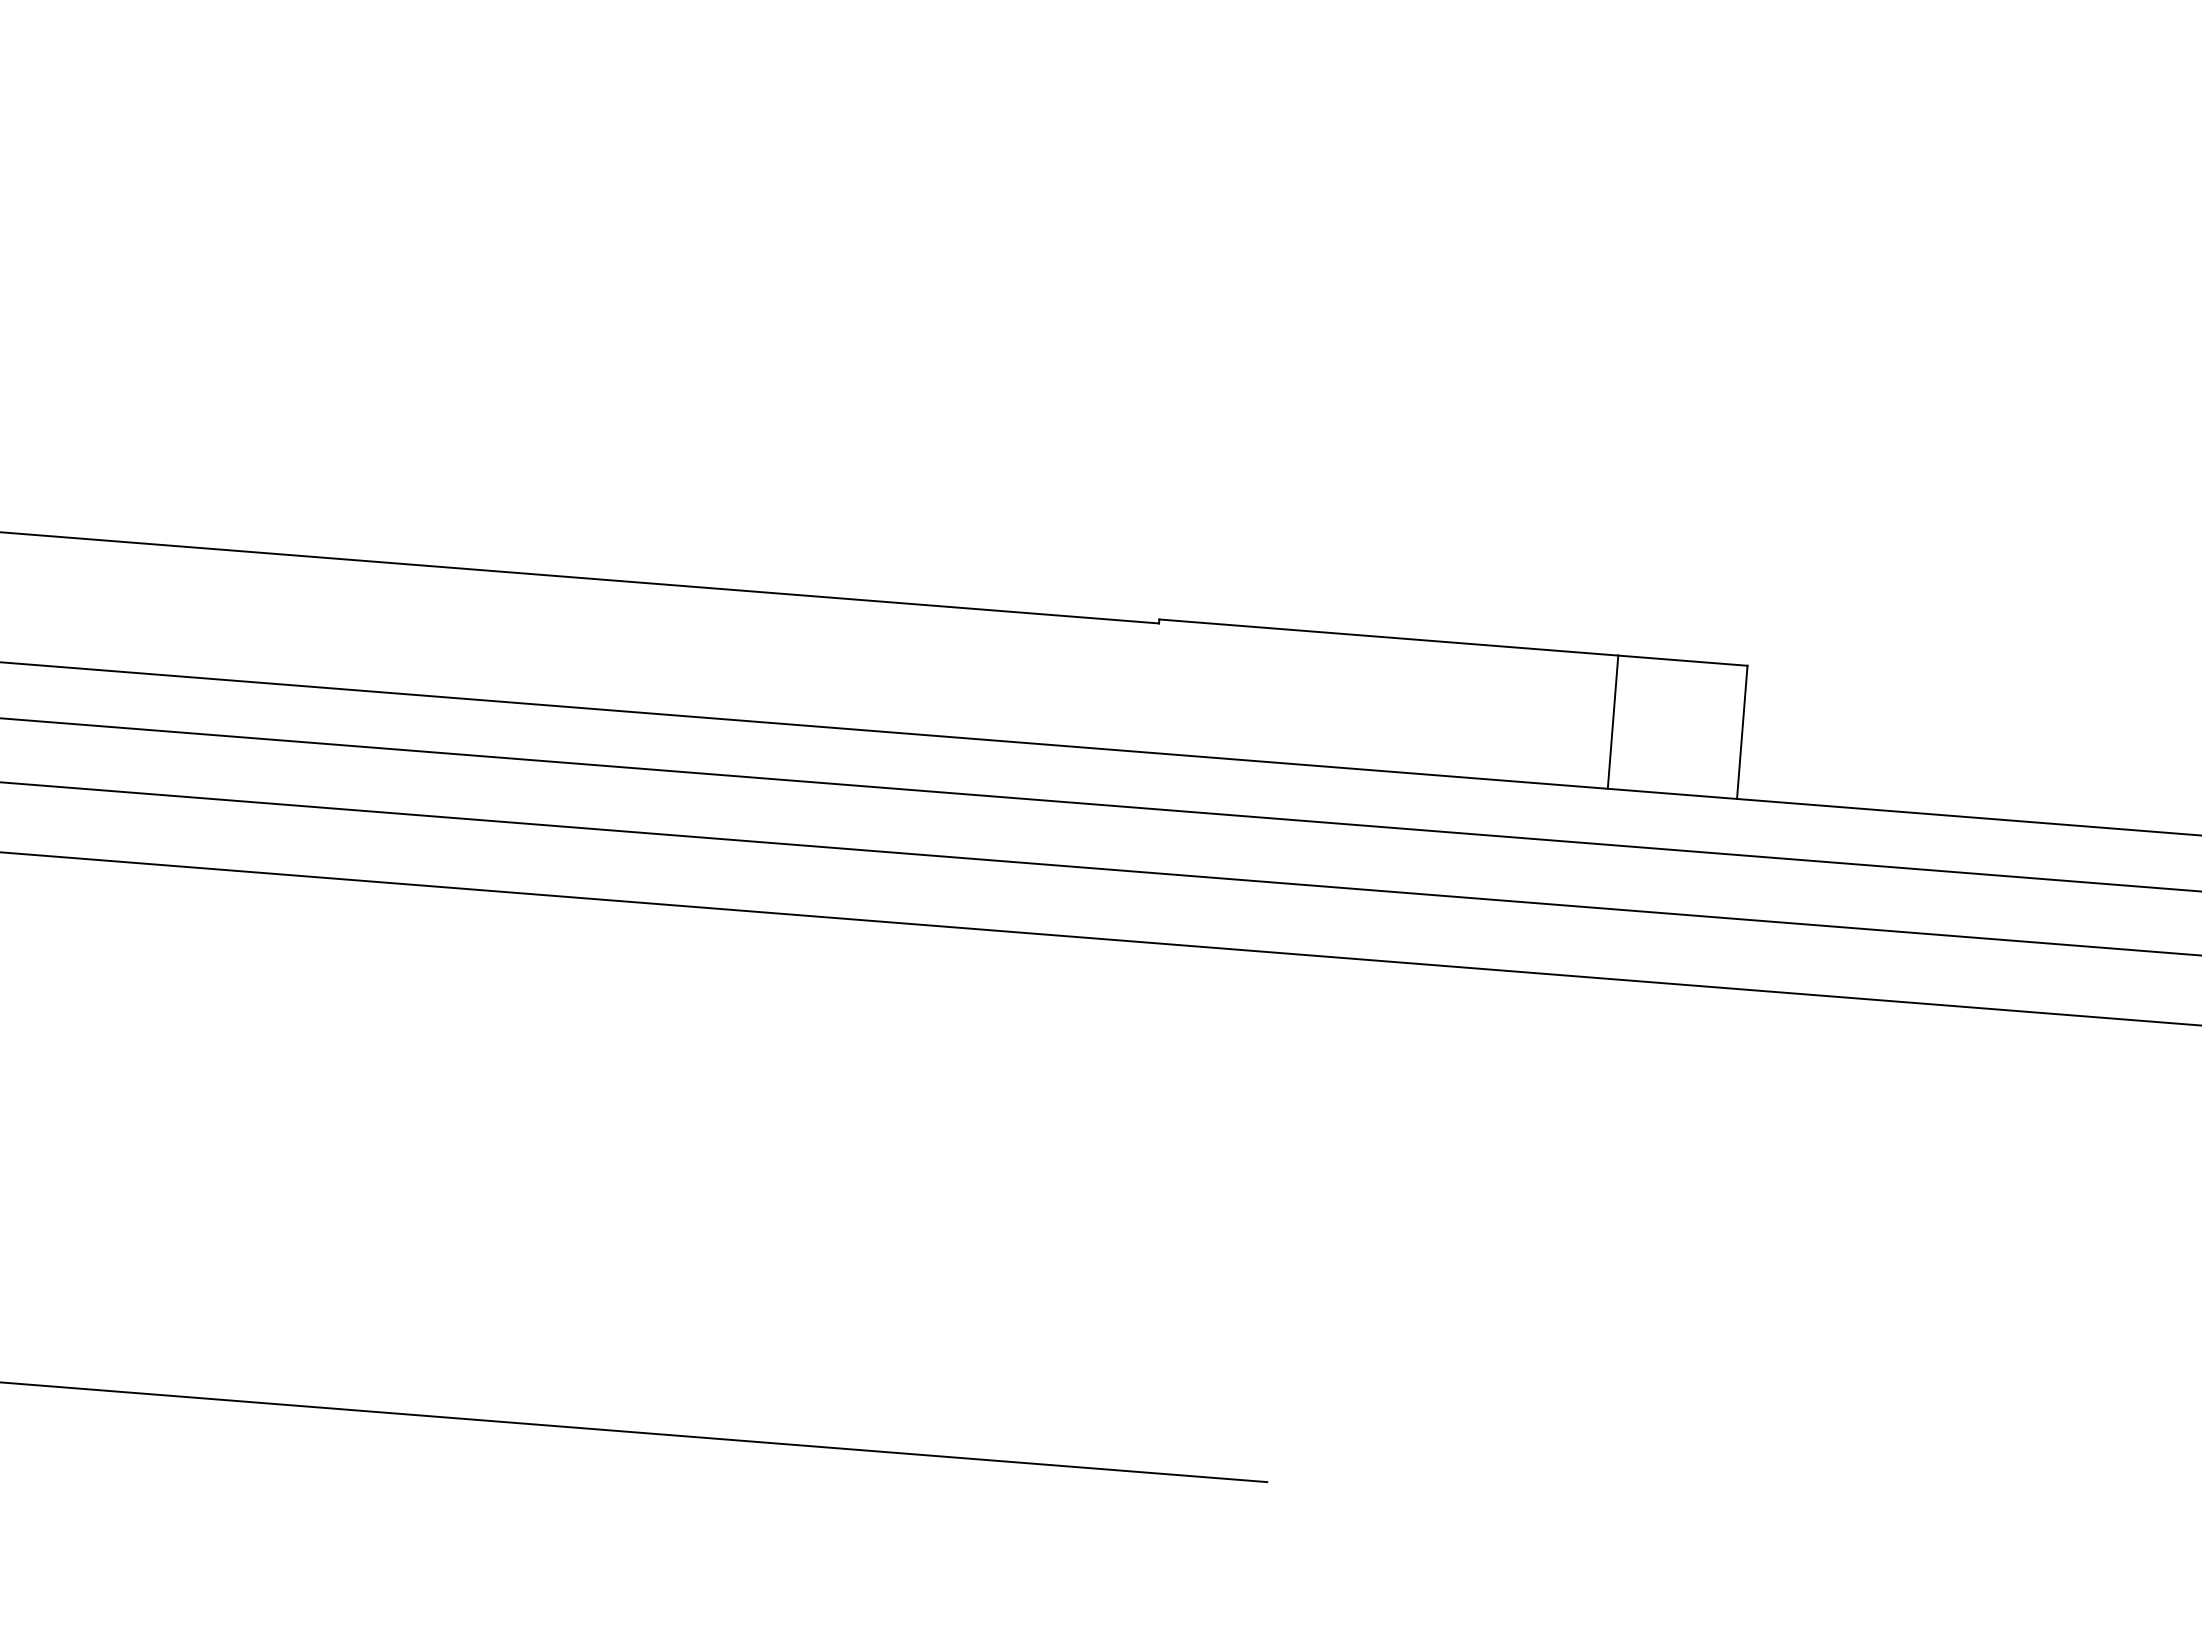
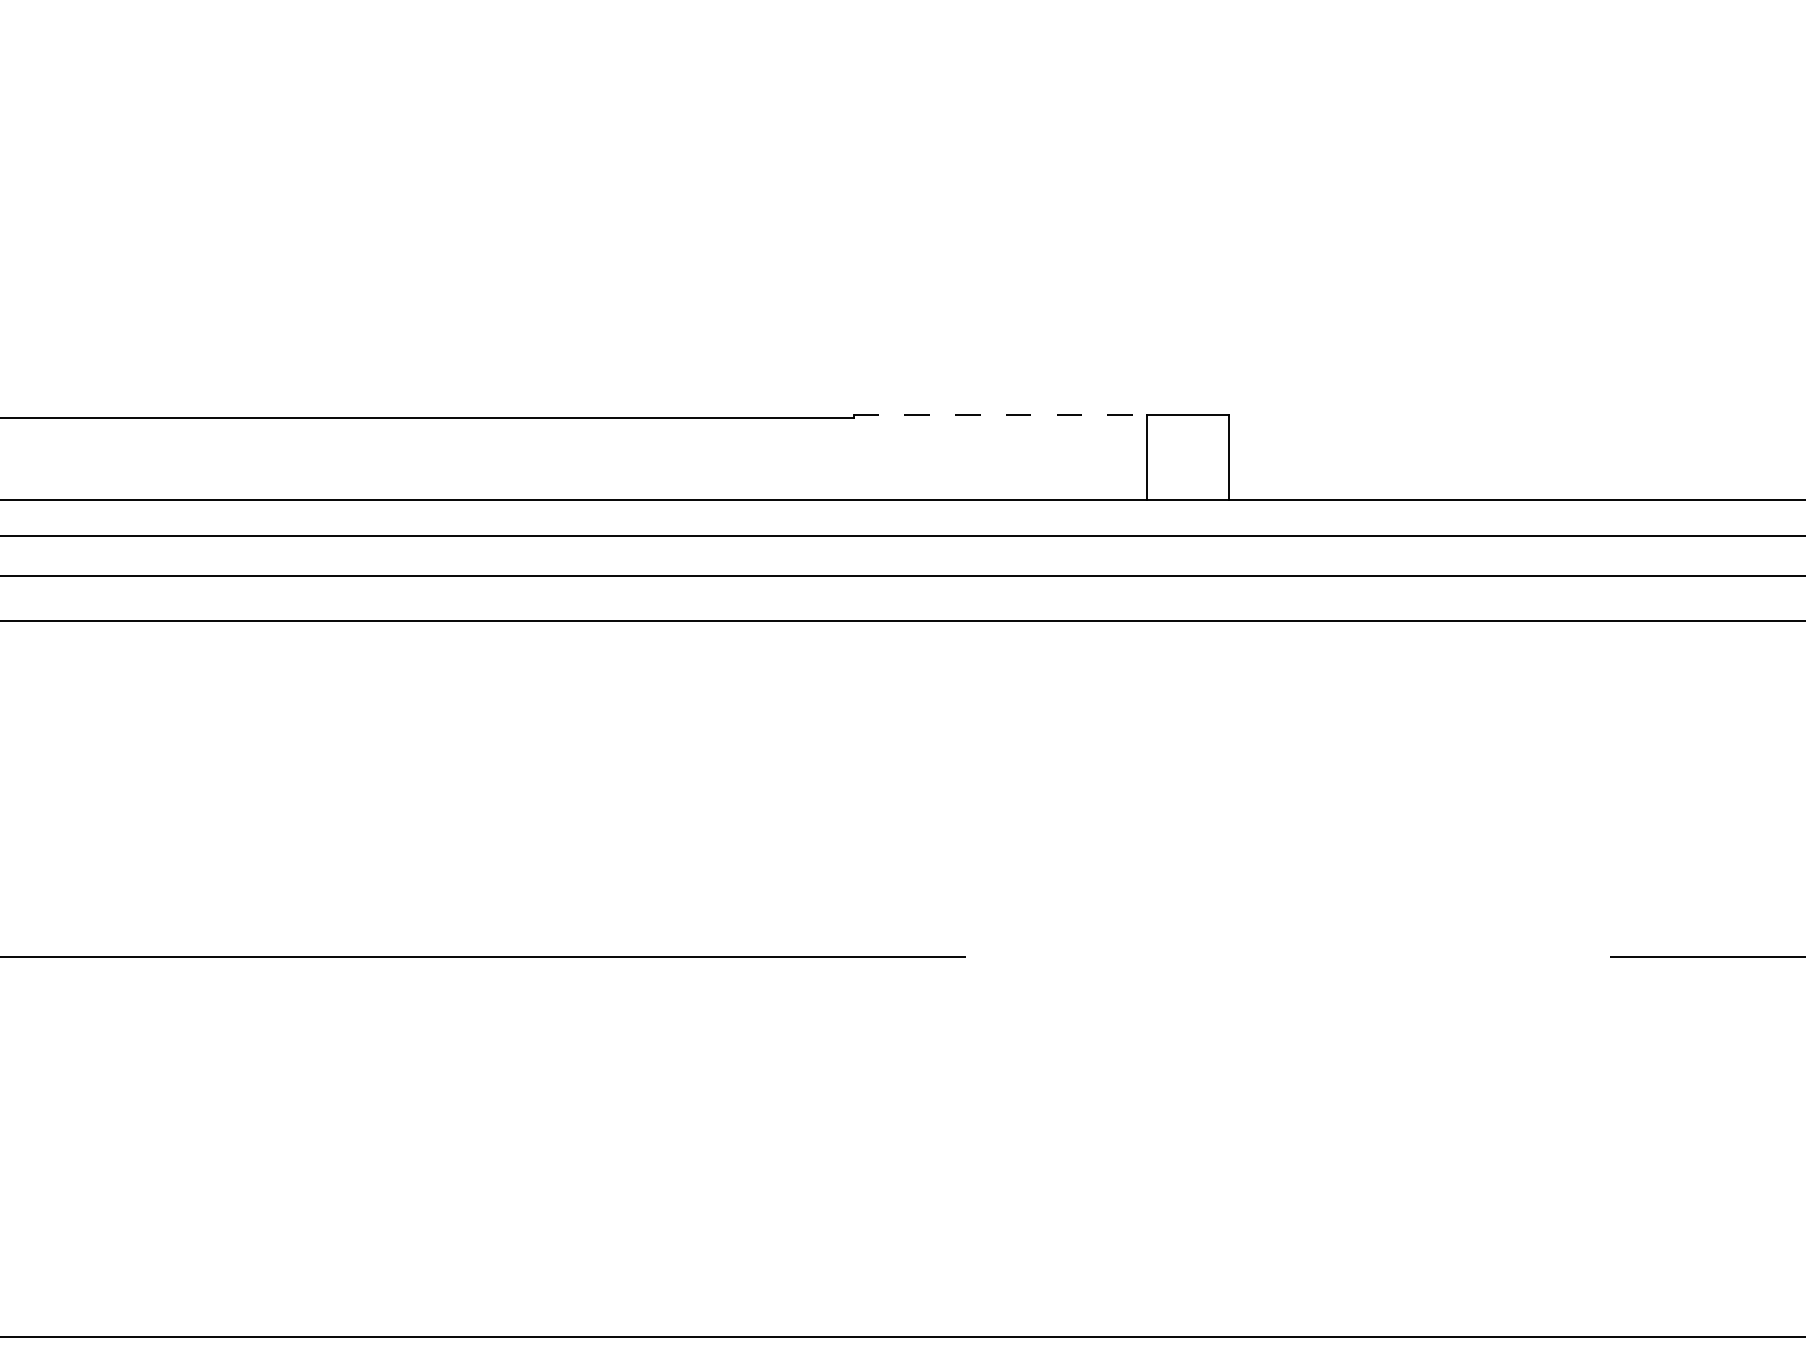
line: (1389, 638) -> (1000, 415), solid -> dashed

